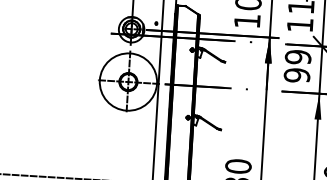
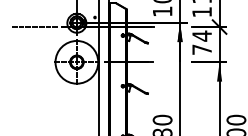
line: (73, 31) -> (33, 27), added
text: (298, 65) -> (202, 42), 99 -> 74

